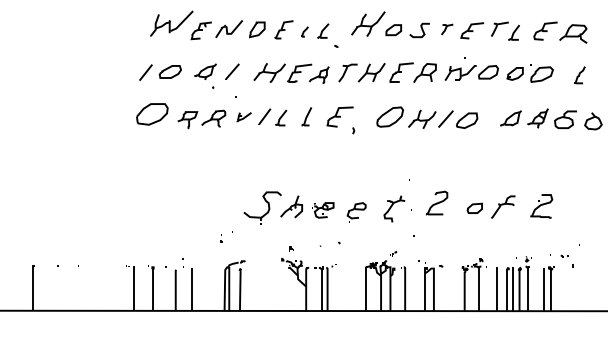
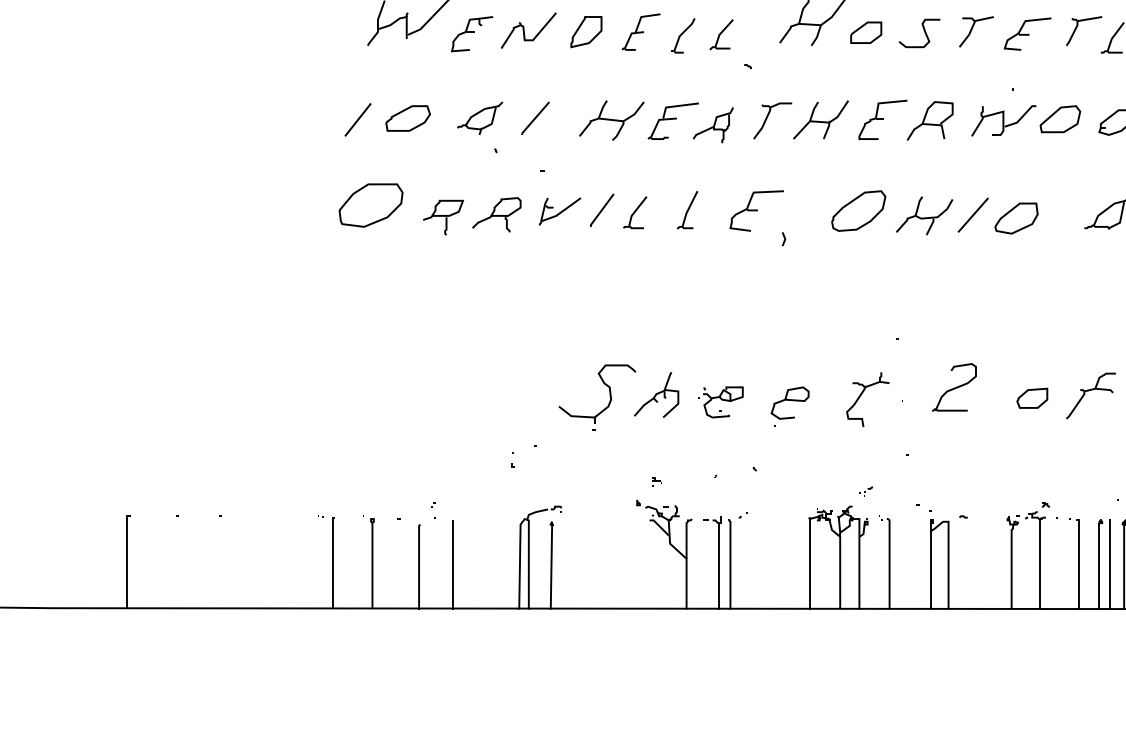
part: (446, 29) -> (974, 31), size x1.43
part: (304, 31) -> (683, 35), size x1.67
part: (243, 117) -> (558, 211), size x1.43

